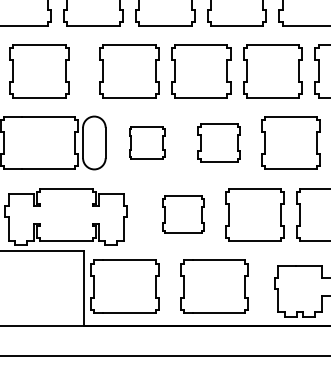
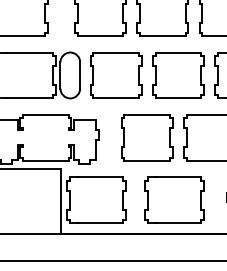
part: (147, 142) -> (116, 75), size x1.67
part: (218, 142) -> (178, 75), size x1.43
part: (183, 214) -> (147, 137), size x1.43

